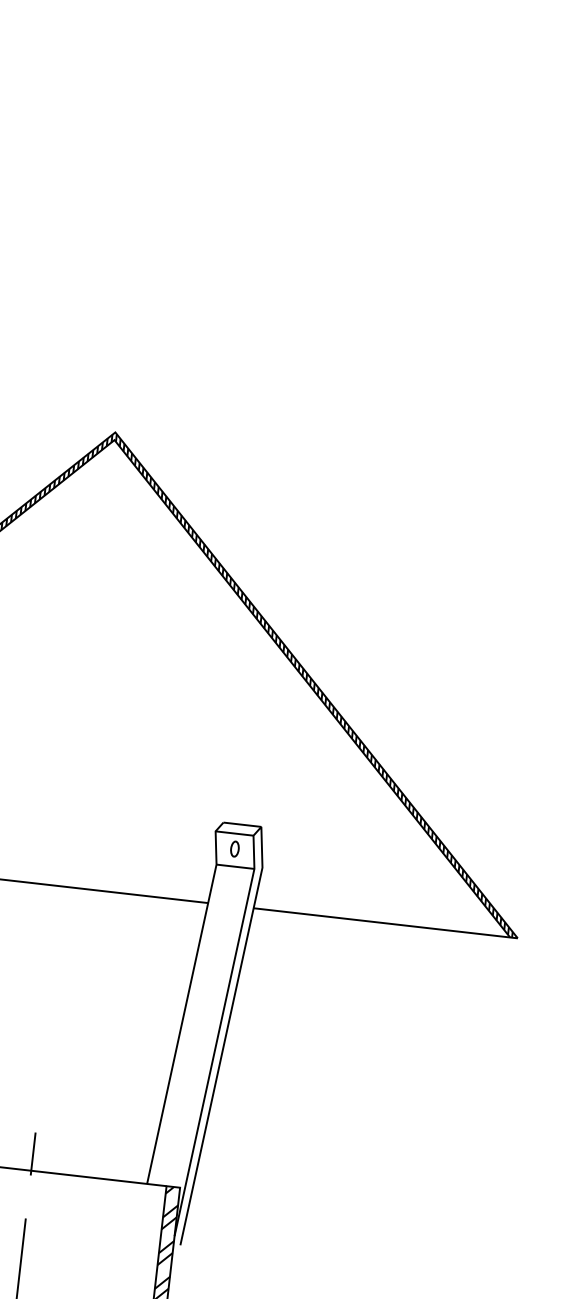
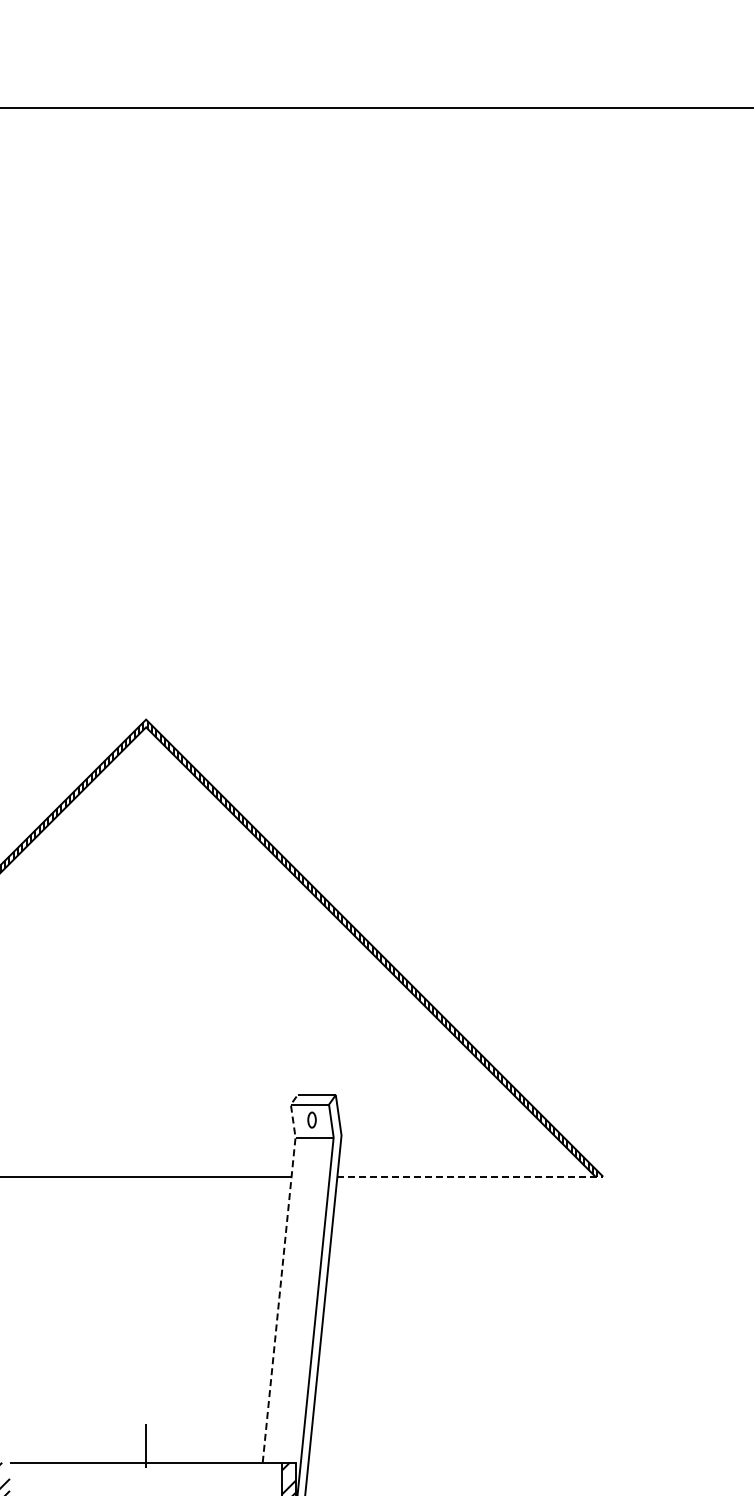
line: (385, 923) -> (470, 1176), solid -> dashed
line: (186, 1000) -> (281, 1275), solid -> dashed

